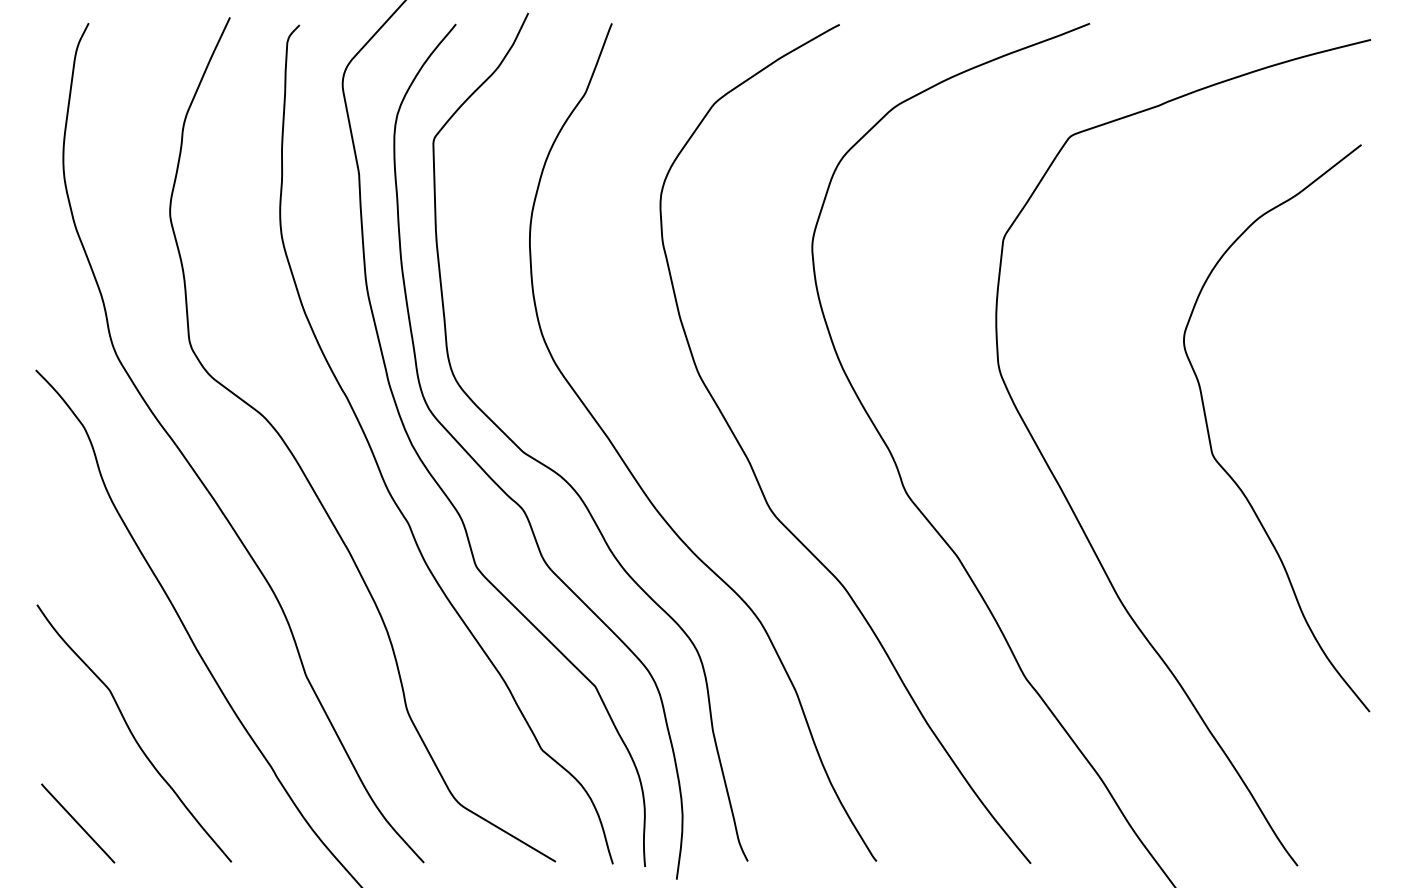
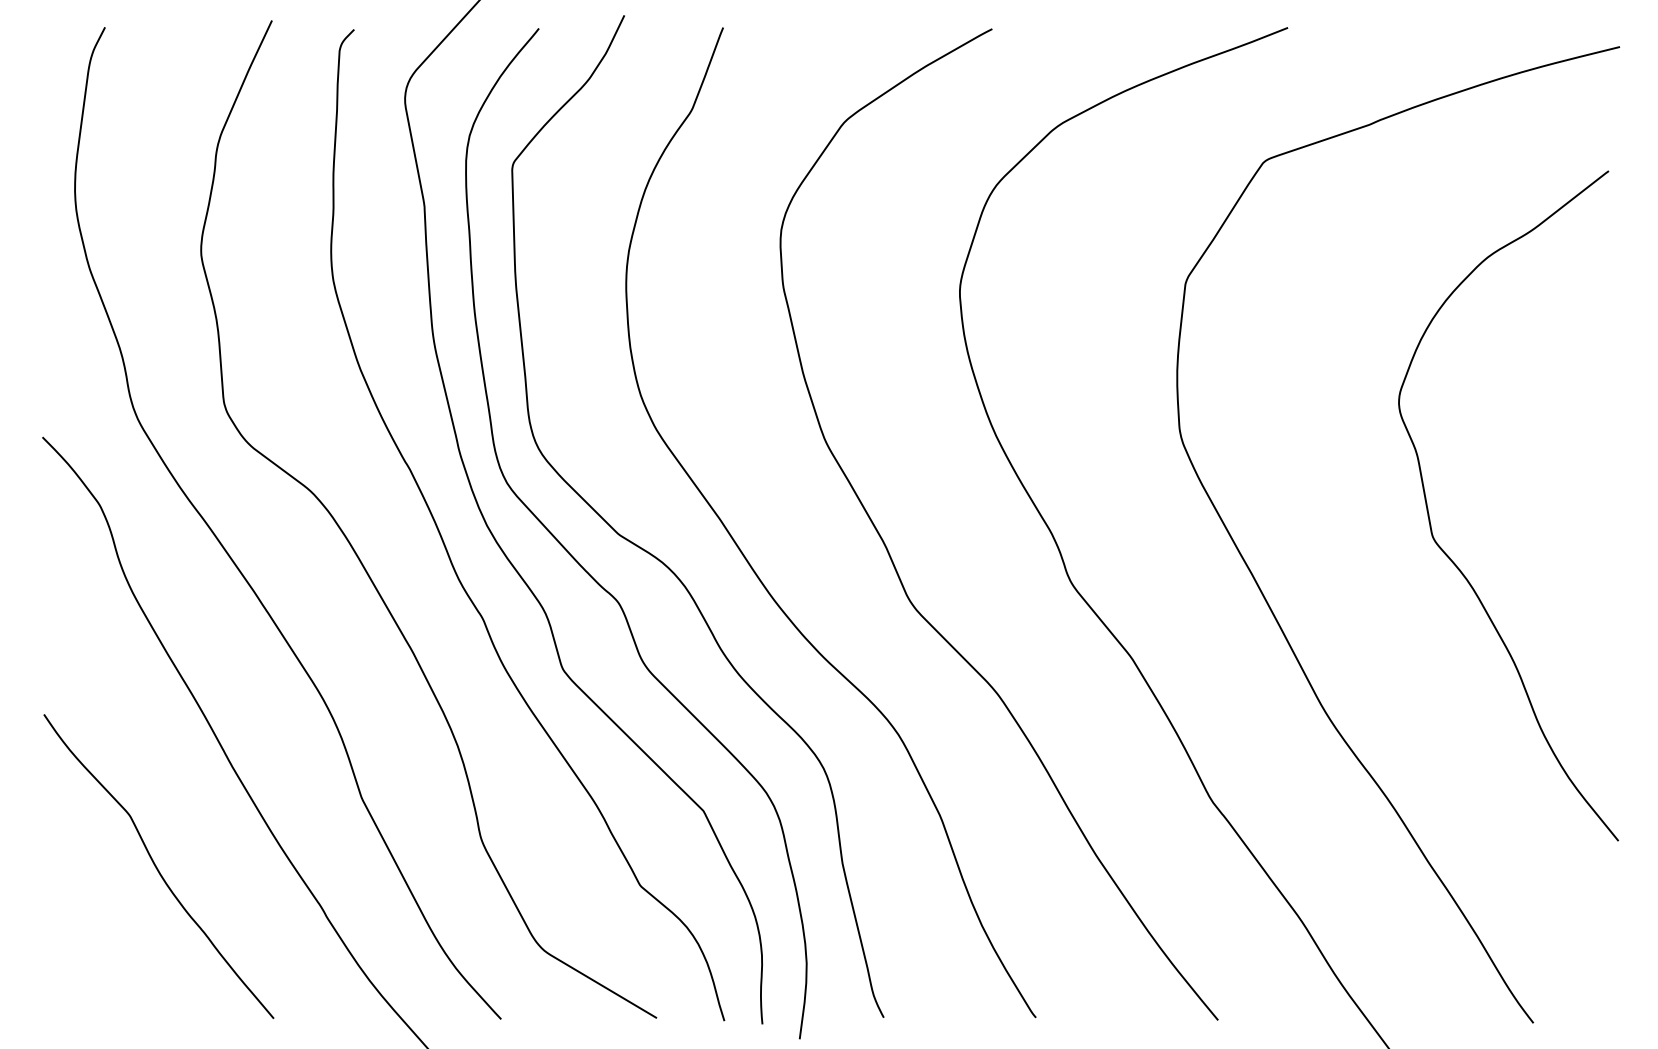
line: (78, 823) -> (92, 972), removed

